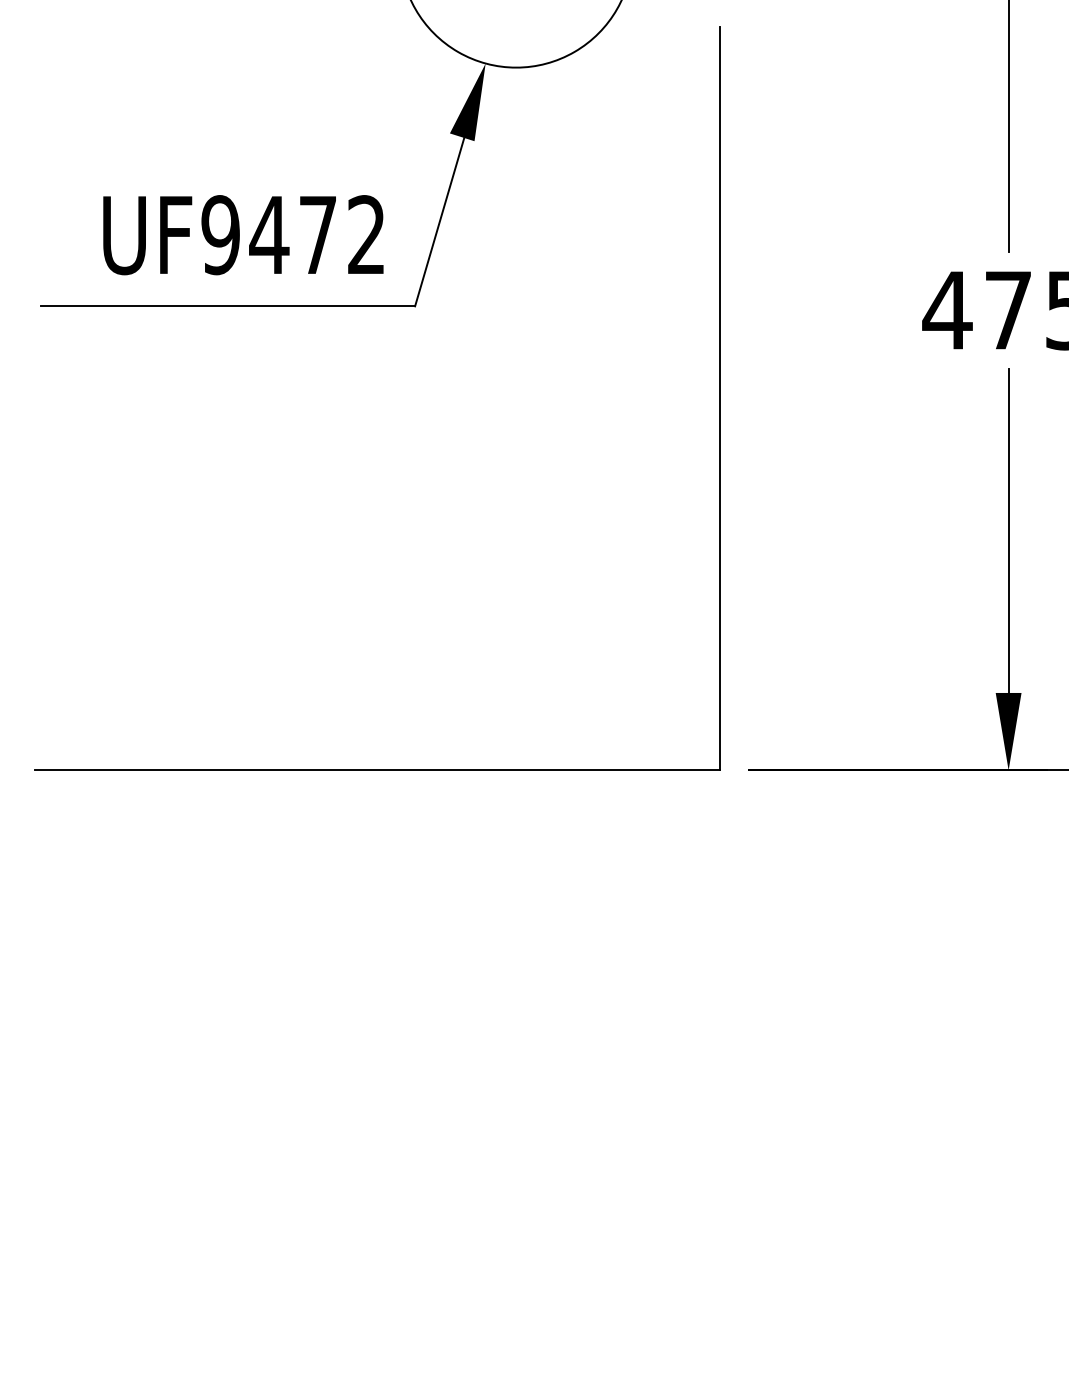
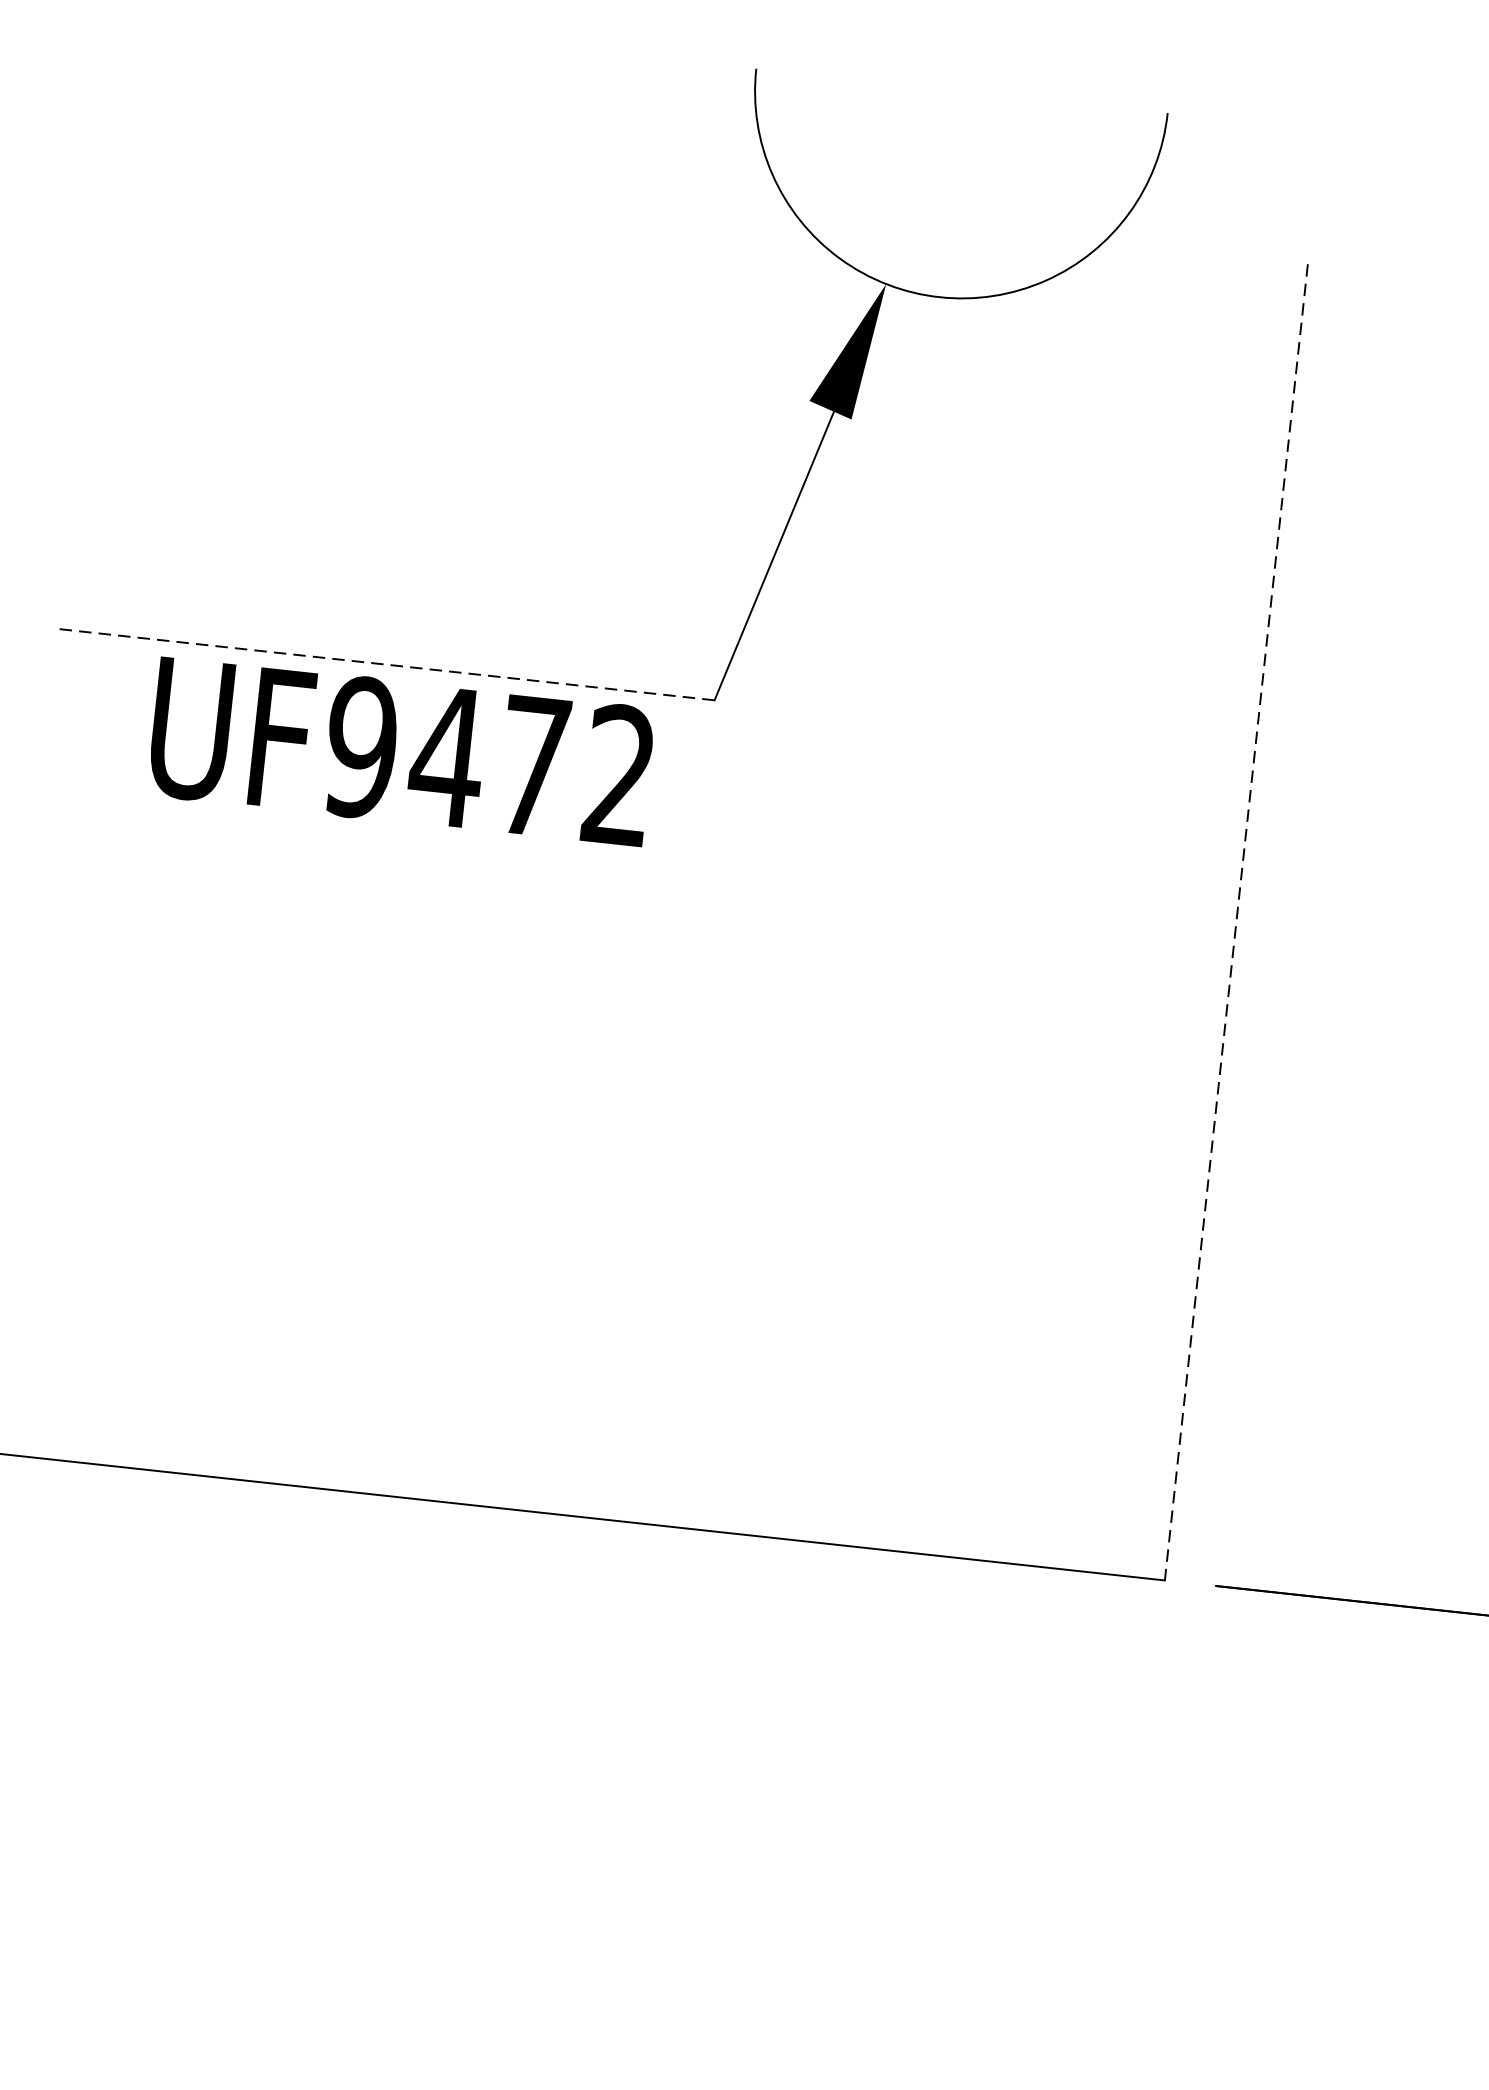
text: (243, 235) -> (401, 752), moved
line: (228, 306) -> (384, 664), solid -> dashed
line: (719, 398) -> (1235, 921), solid -> dashed

